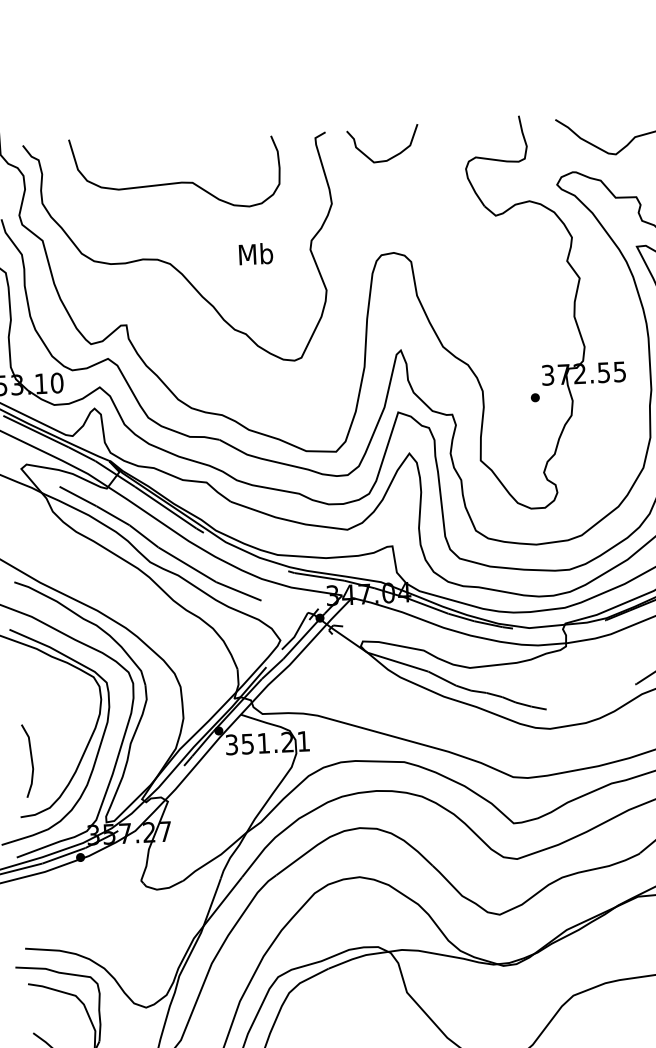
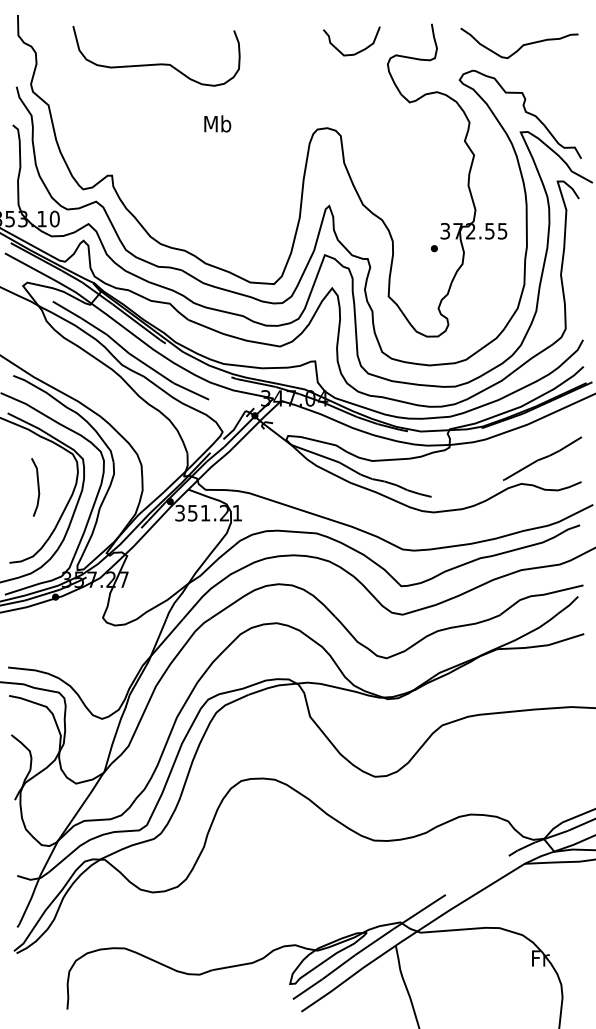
curve: (389, 157) -> (356, 52), moved
curve: (170, 262) -> (149, 127), removed
line: (30, 760) -> (37, 487), moved

